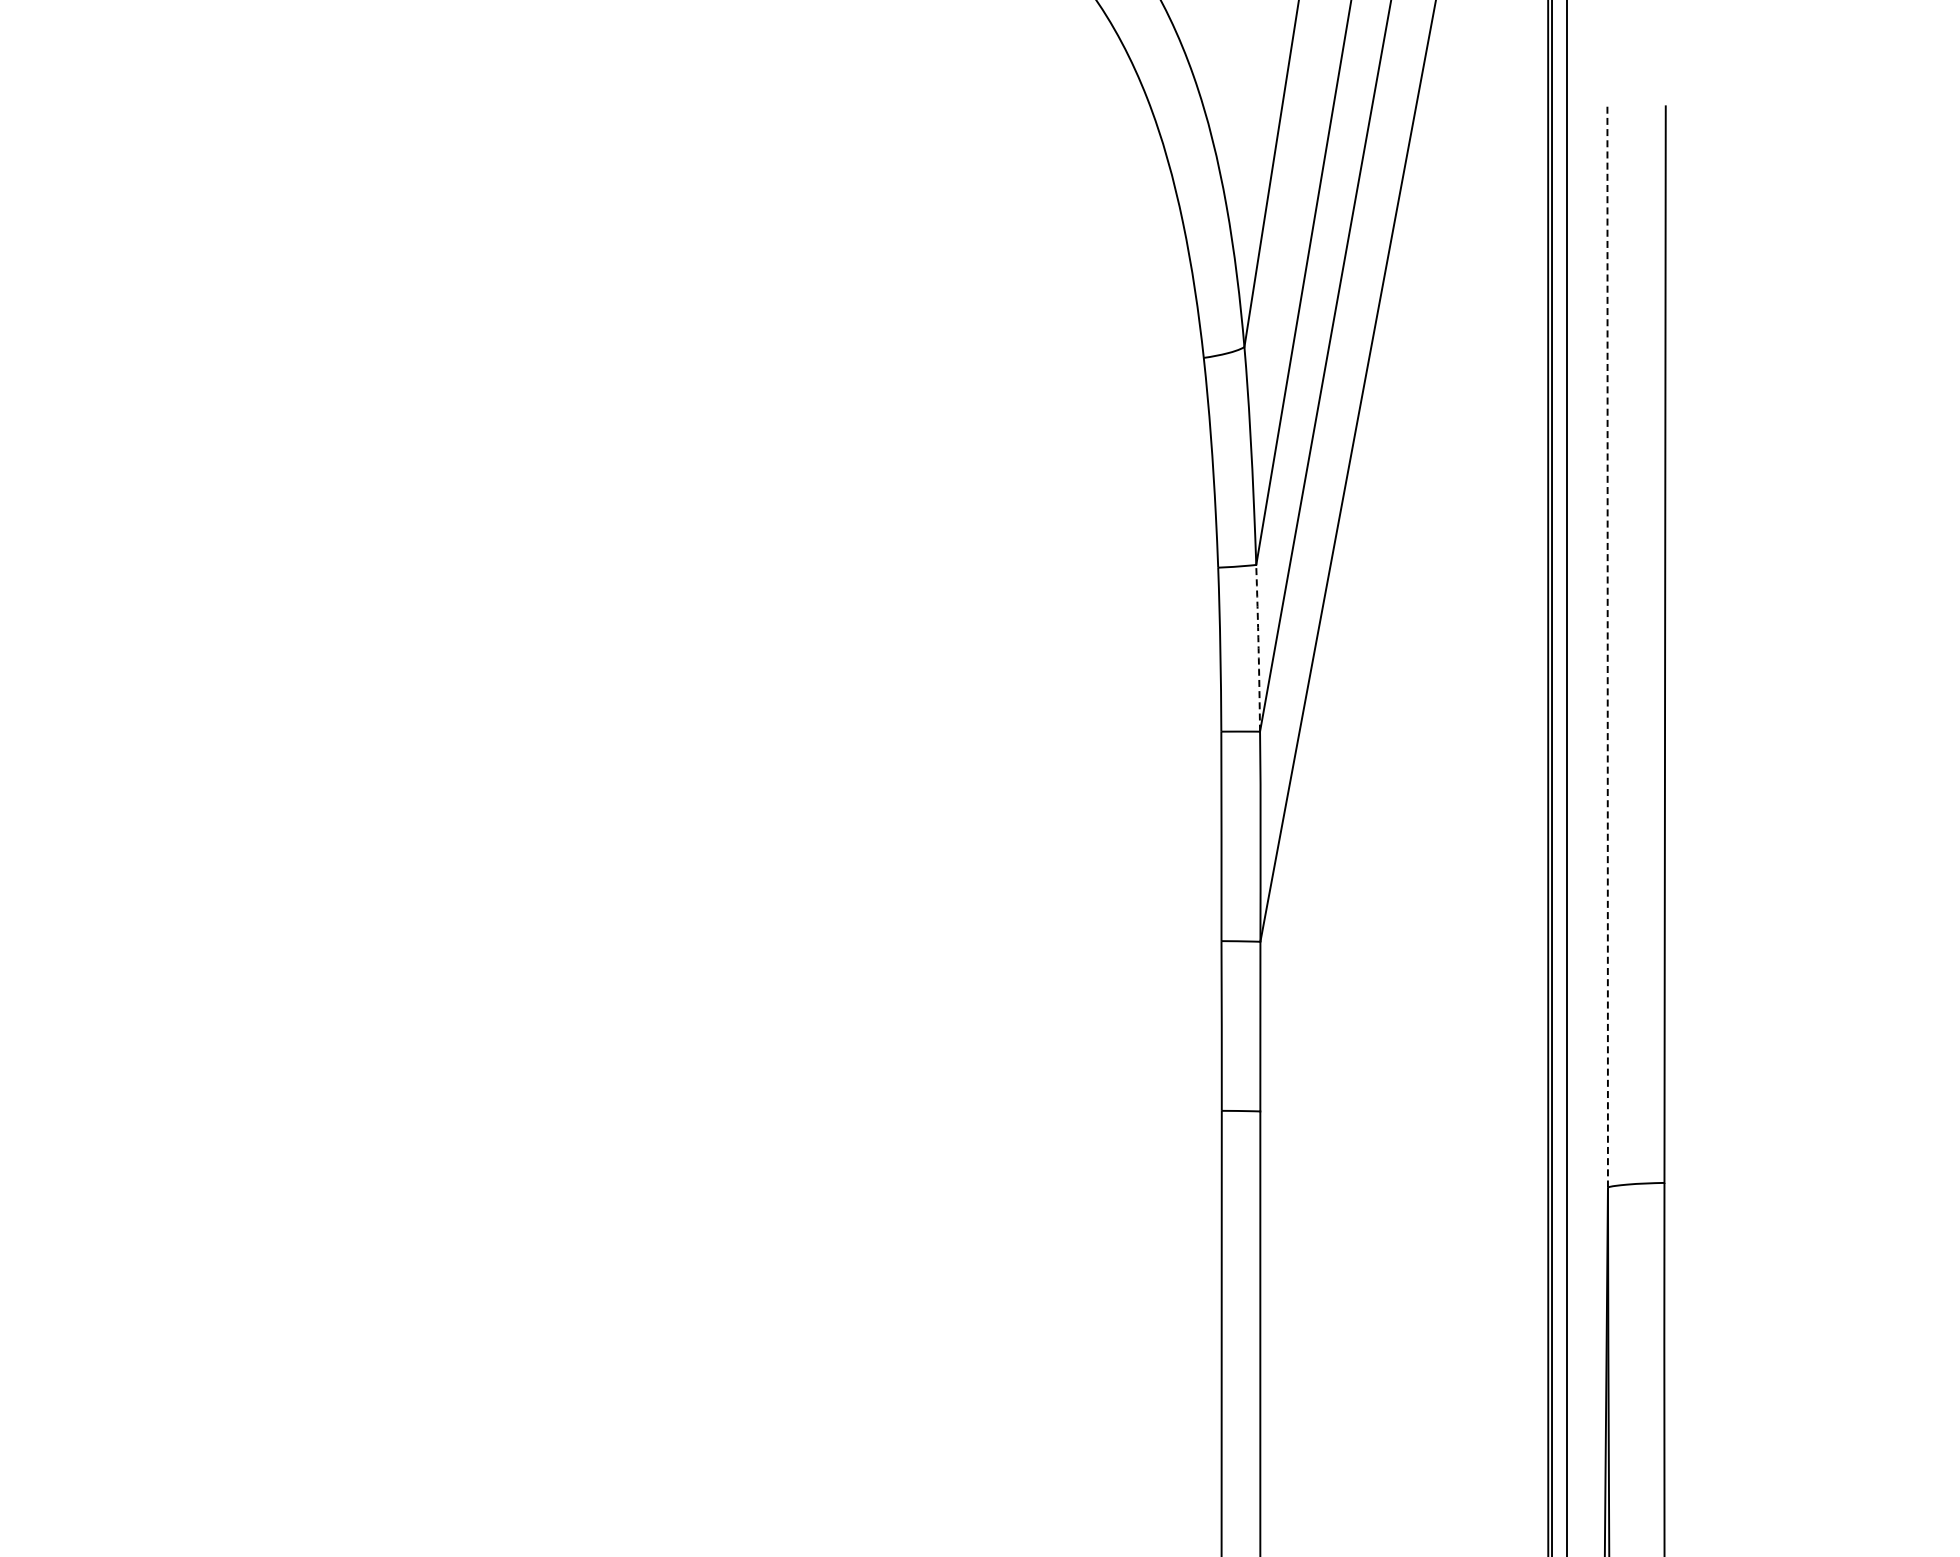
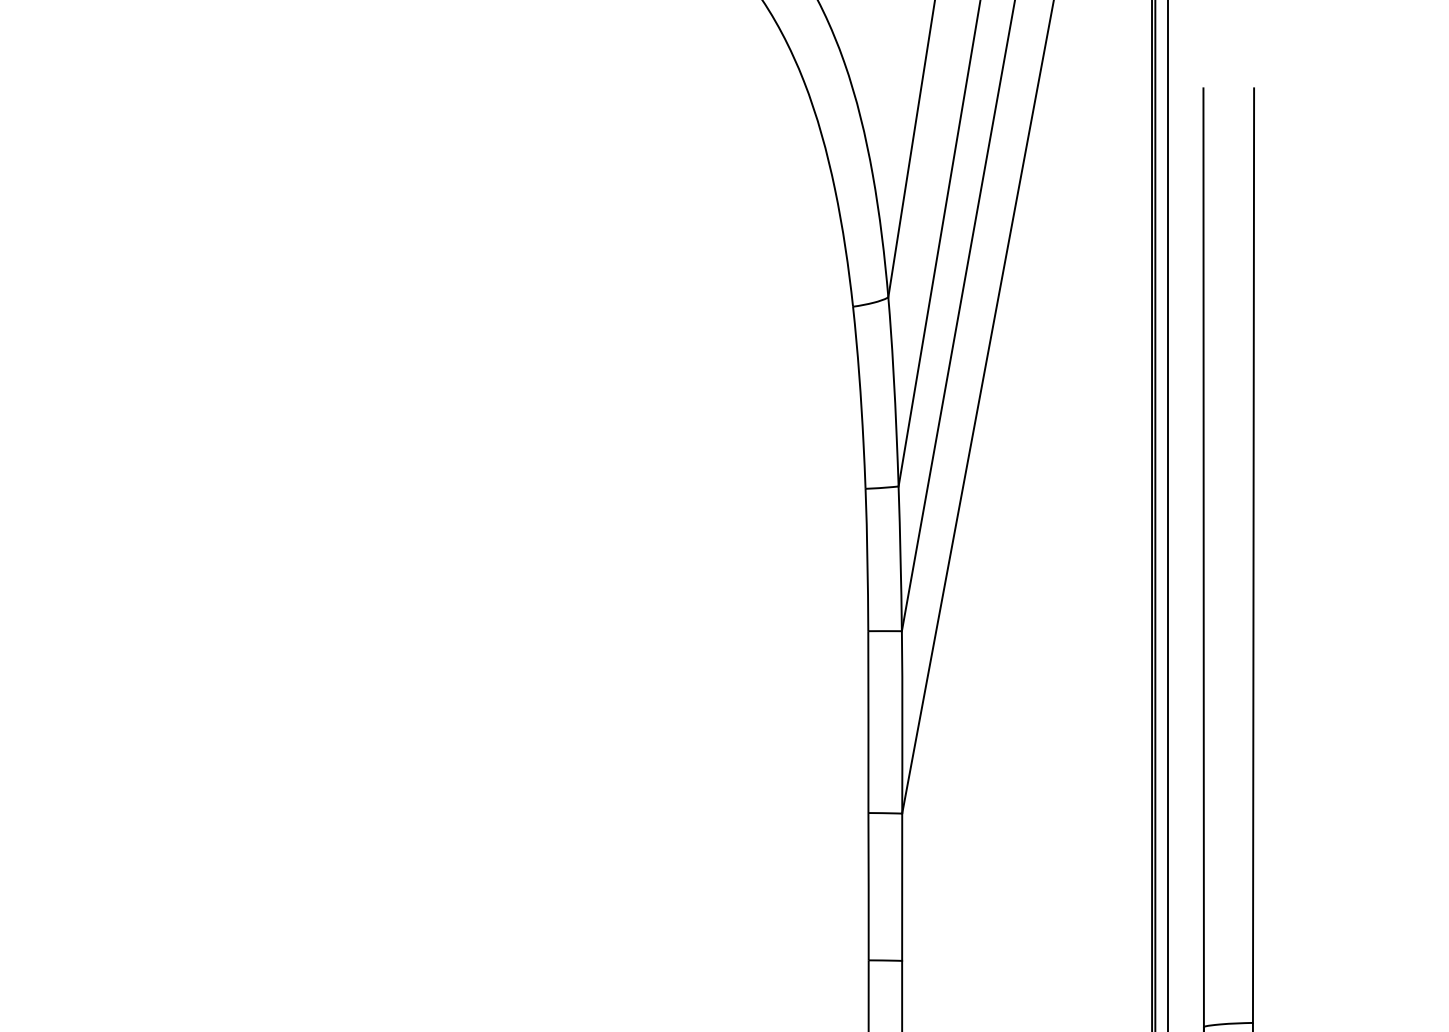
line: (1607, 646) -> (1203, 557), dashed -> solid
arc: (1258, 648) -> (900, 559), dashed -> solid

